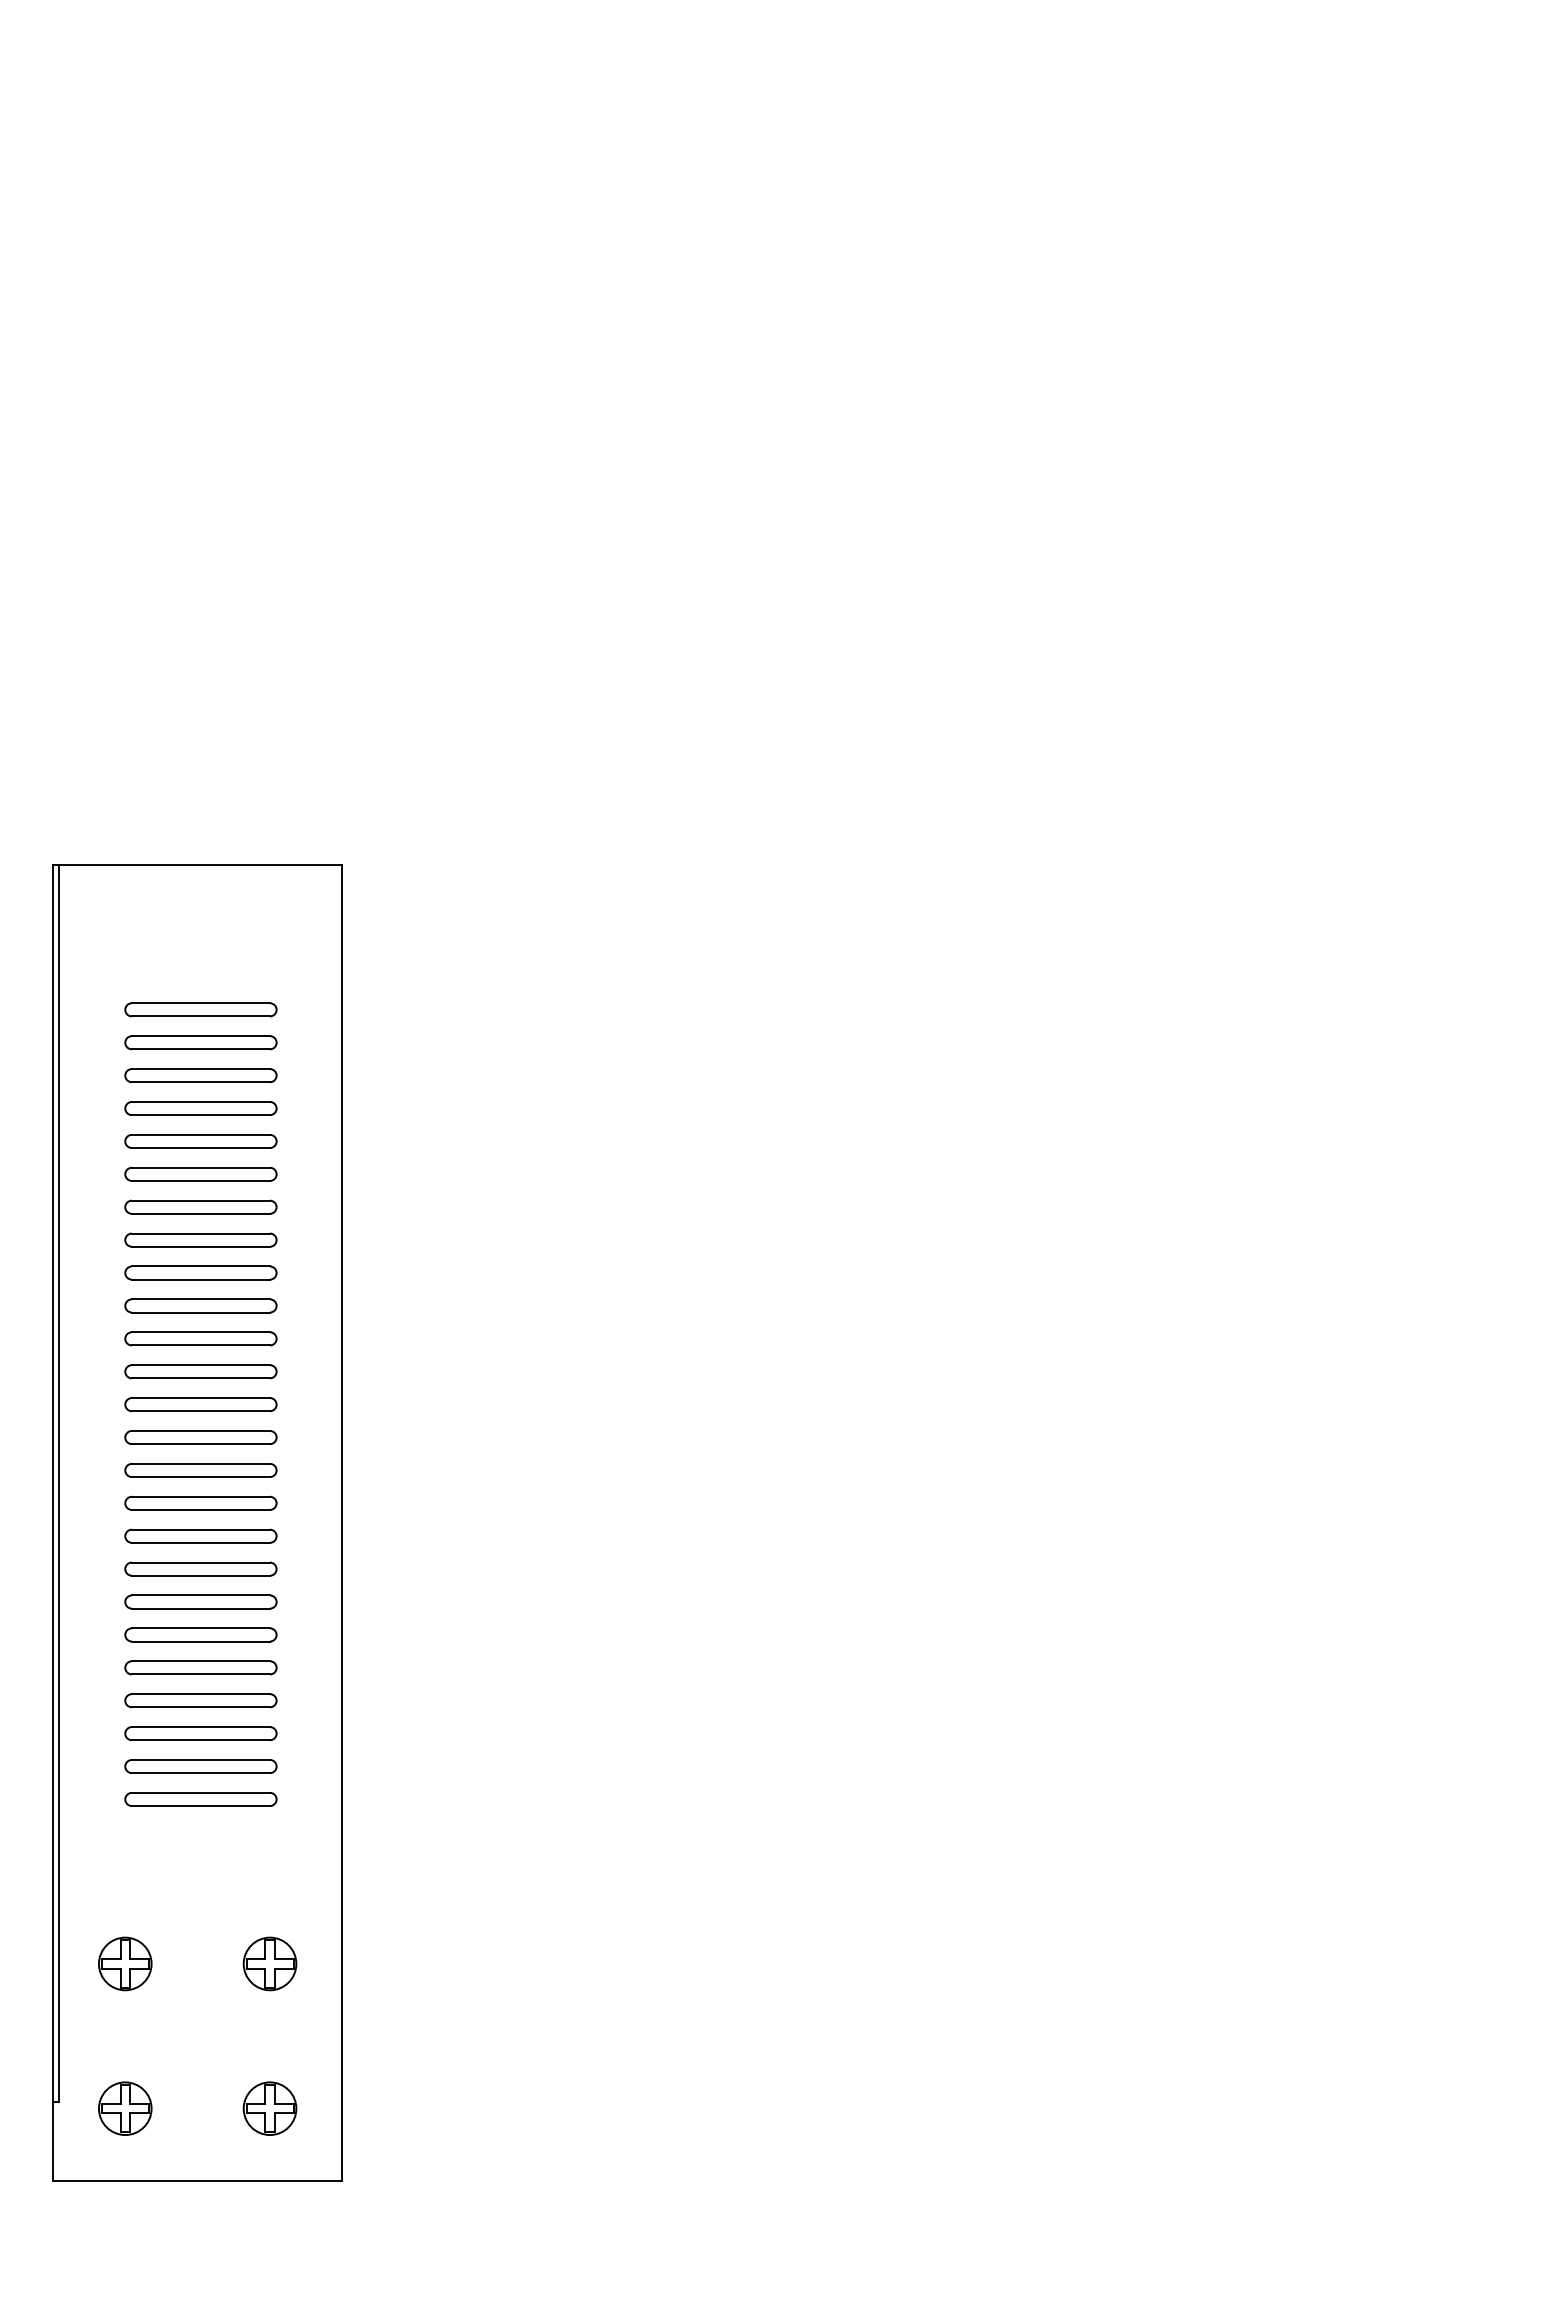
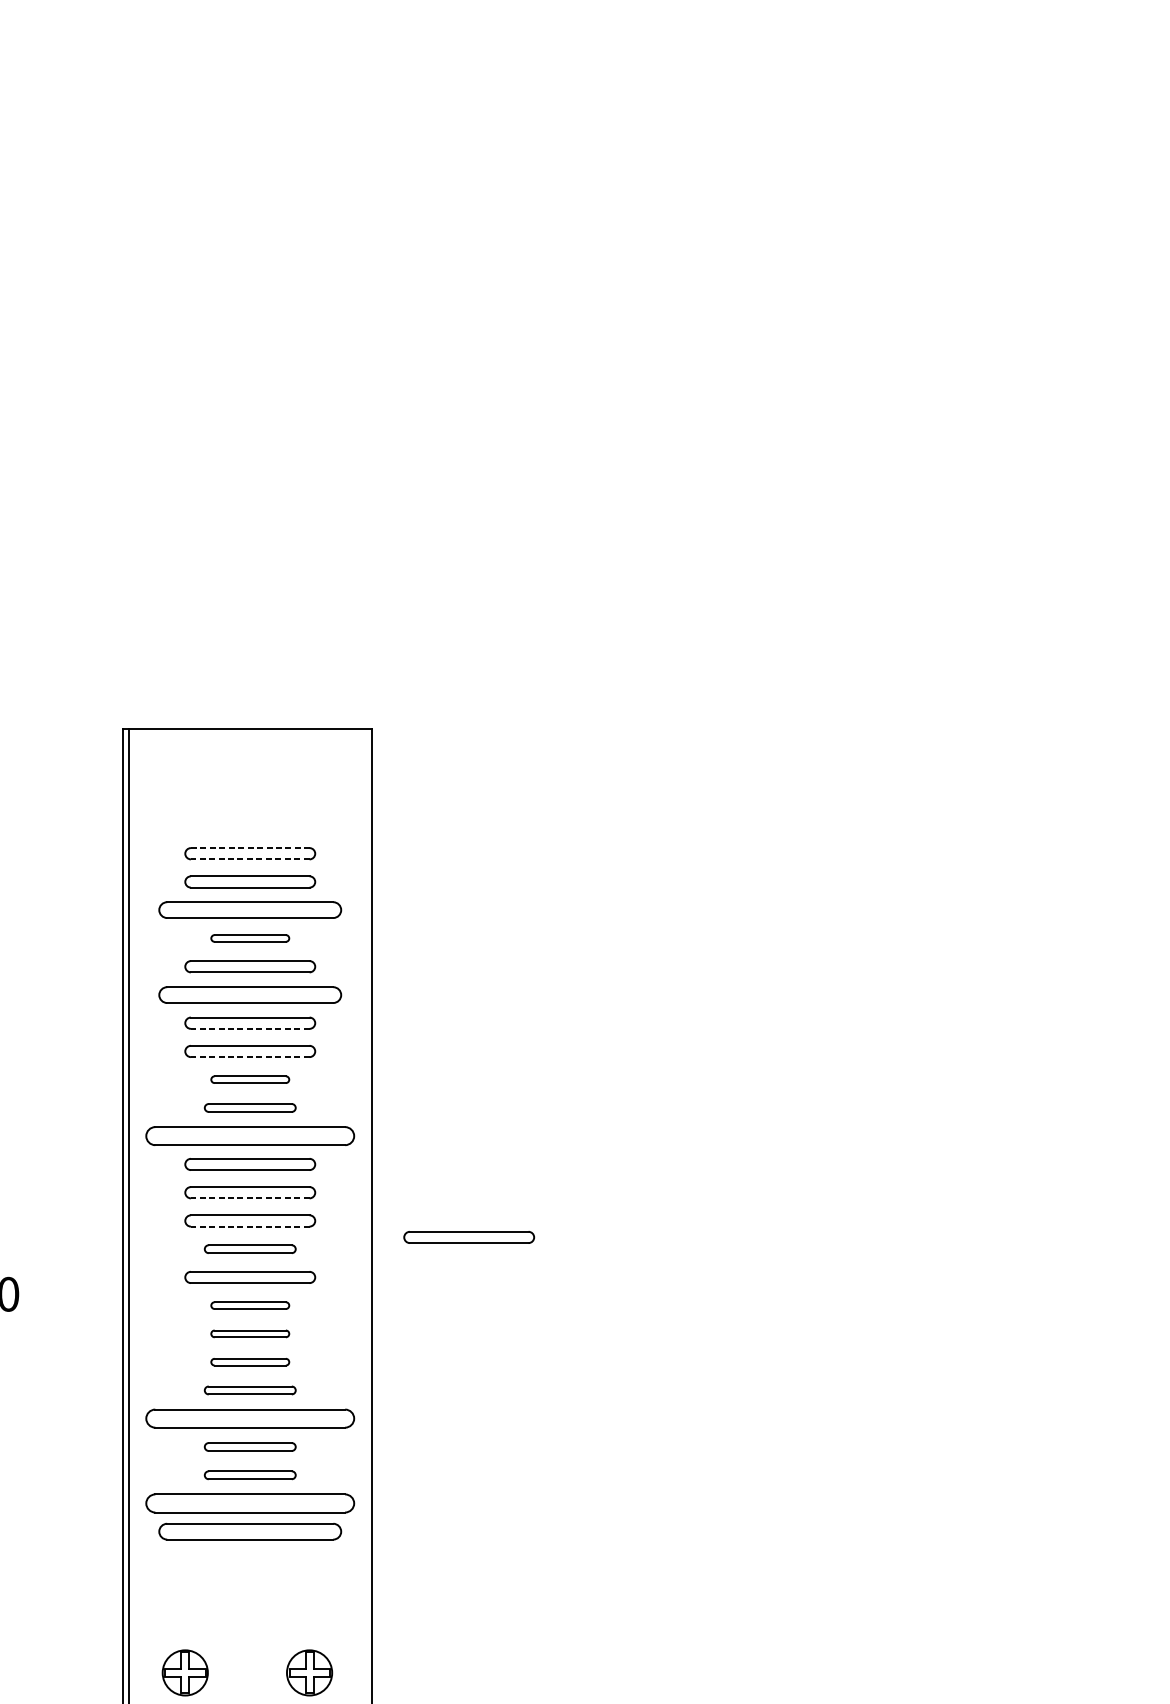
line: (201, 1003) -> (250, 848), solid -> dashed
line: (200, 1016) -> (249, 859), solid -> dashed
part: (200, 1075) -> (249, 910), size x1.4
part: (200, 1108) -> (249, 938), size x0.6
part: (200, 1173) -> (249, 994), size x1.4
line: (200, 1213) -> (249, 1028), solid -> dashed
line: (200, 1246) -> (249, 1056), solid -> dashed
part: (200, 1272) -> (249, 1079), size x0.6
part: (200, 1305) -> (249, 1107), size x0.7
part: (200, 1338) -> (249, 1135), size x1.6
line: (200, 1411) -> (249, 1198), solid -> dashed
line: (200, 1444) -> (249, 1226), solid -> dashed
part: (455, 1456) -> (468, 1237), added
part: (200, 1470) -> (249, 1249), size x0.7
part: (200, 1535) -> (249, 1305), size x0.6
part: (200, 1568) -> (249, 1333), size x0.6
part: (200, 1601) -> (249, 1361), size x0.6
part: (200, 1634) -> (249, 1390), size x0.7
part: (200, 1667) -> (249, 1418), size x1.6
part: (200, 1700) -> (249, 1446), size x0.7
part: (200, 1733) -> (249, 1475), size x0.7
part: (200, 1766) -> (249, 1503), size x1.6
part: (200, 1799) -> (249, 1531), size x1.4

